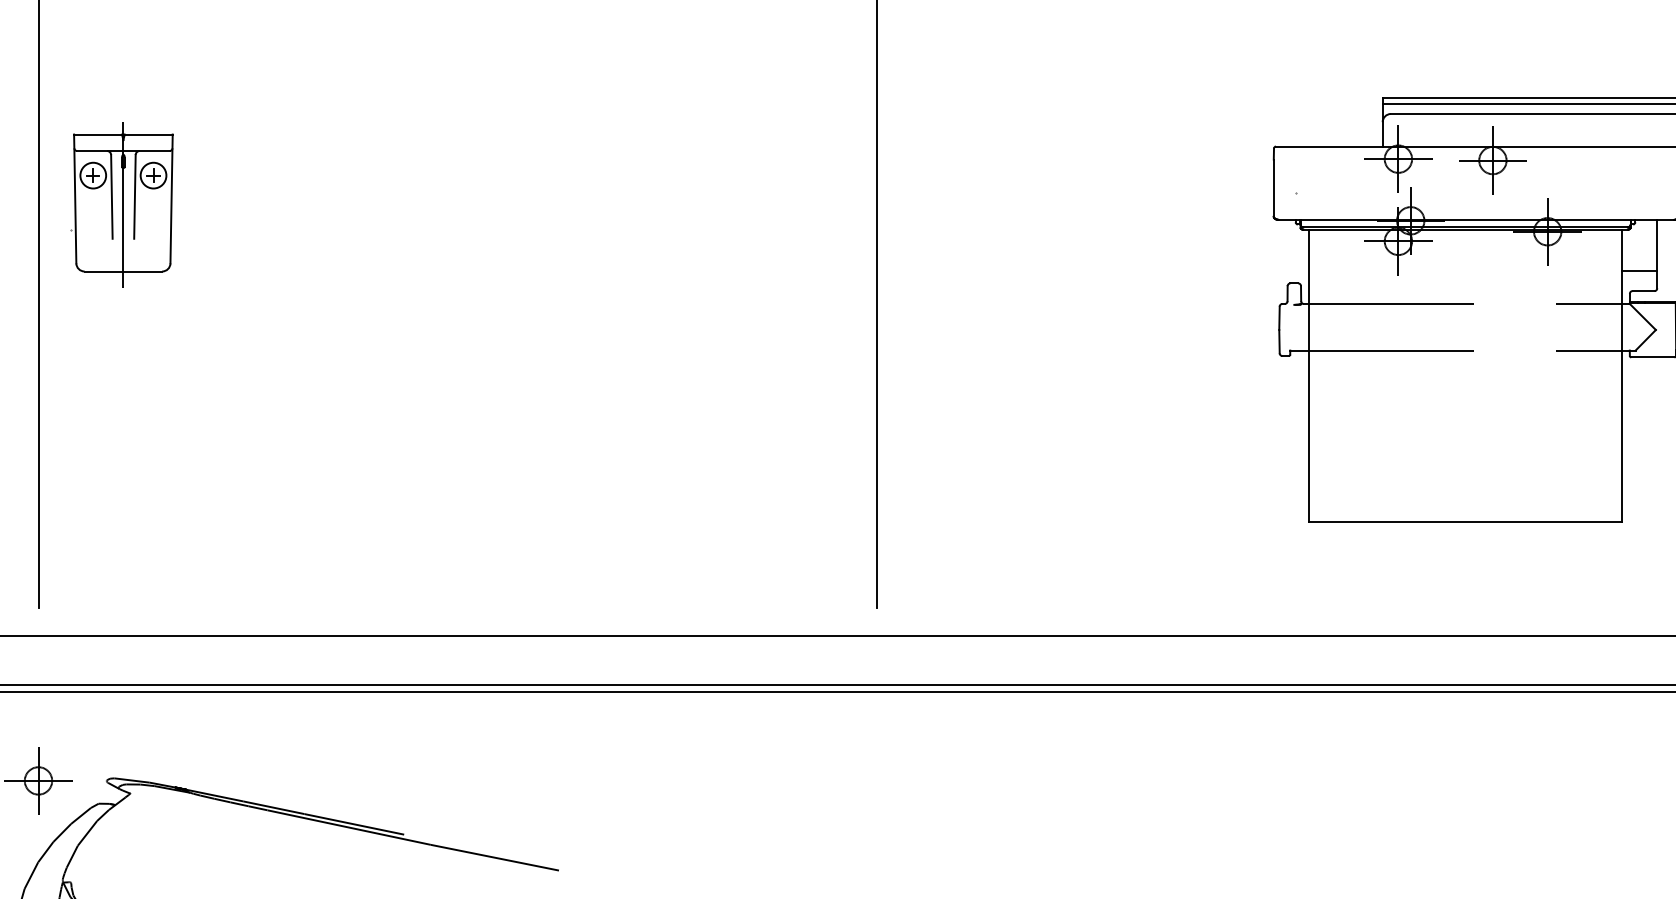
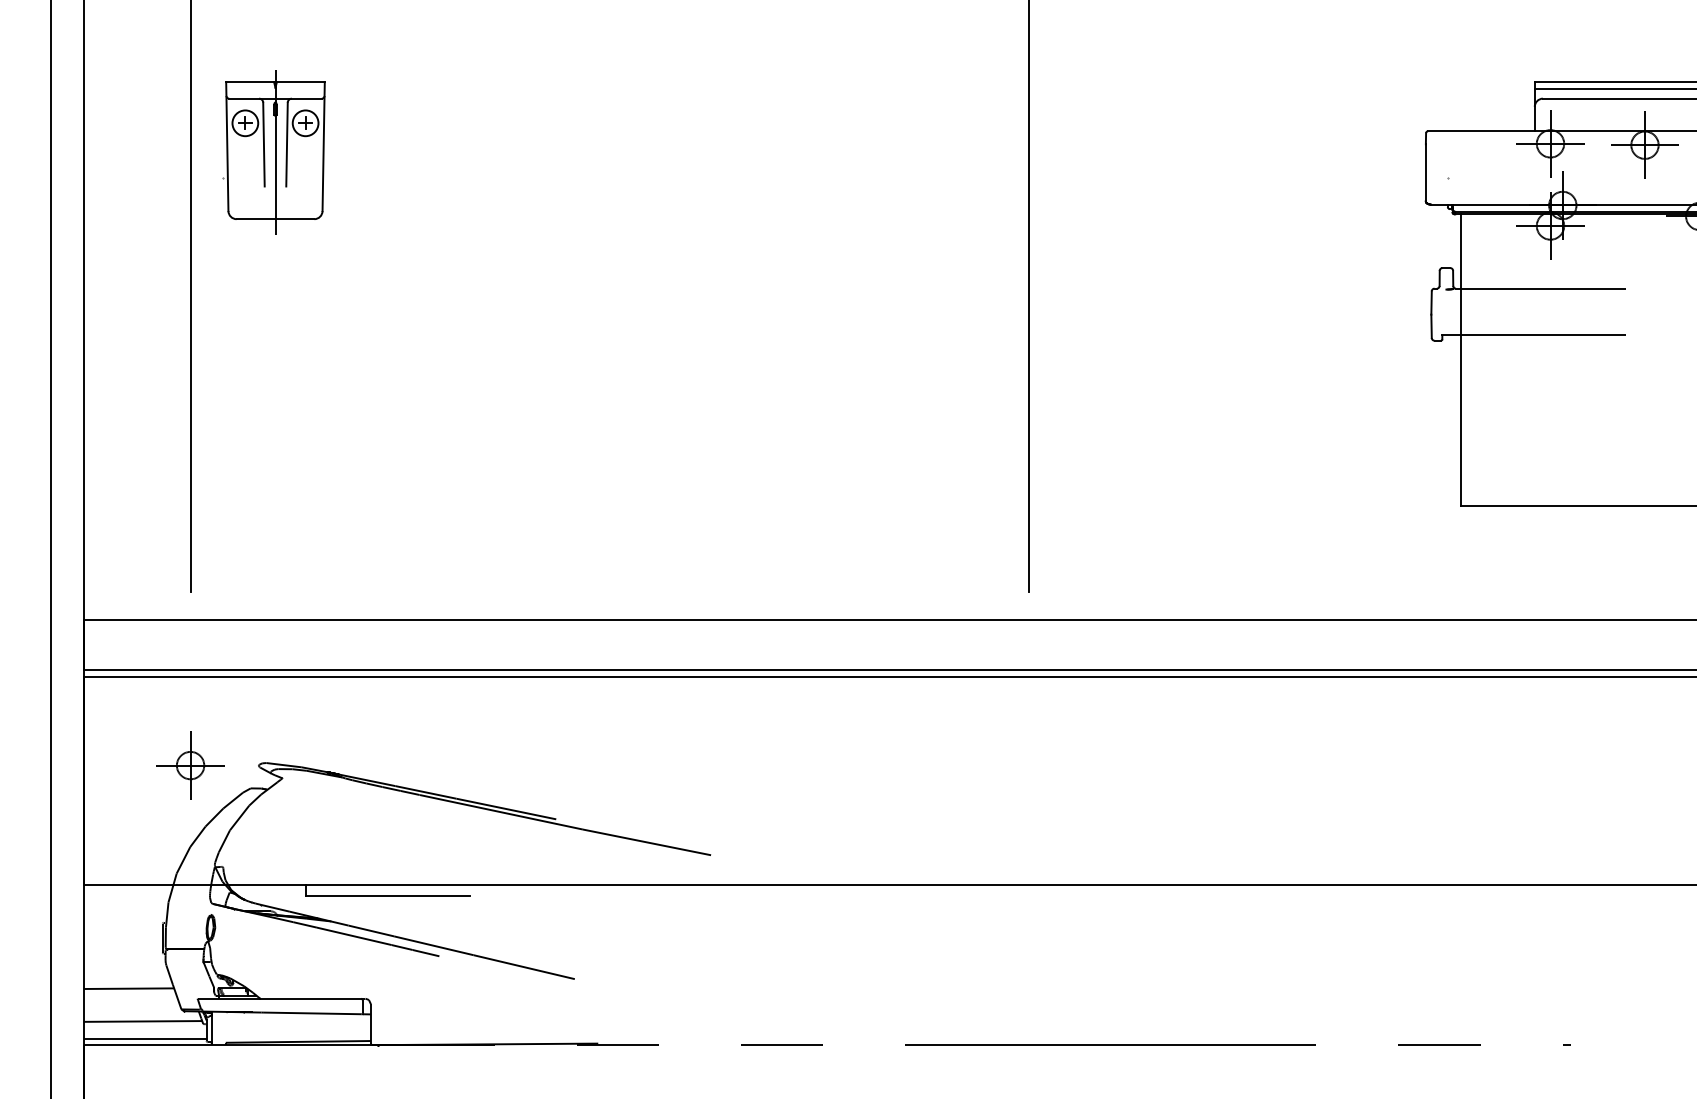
part: (121, 204) -> (273, 152), moved

